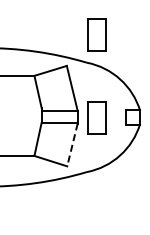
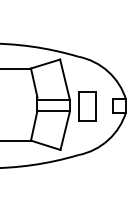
part: (96, 34) -> (86, 31), removed
line: (72, 145) -> (65, 131), dashed -> solid

